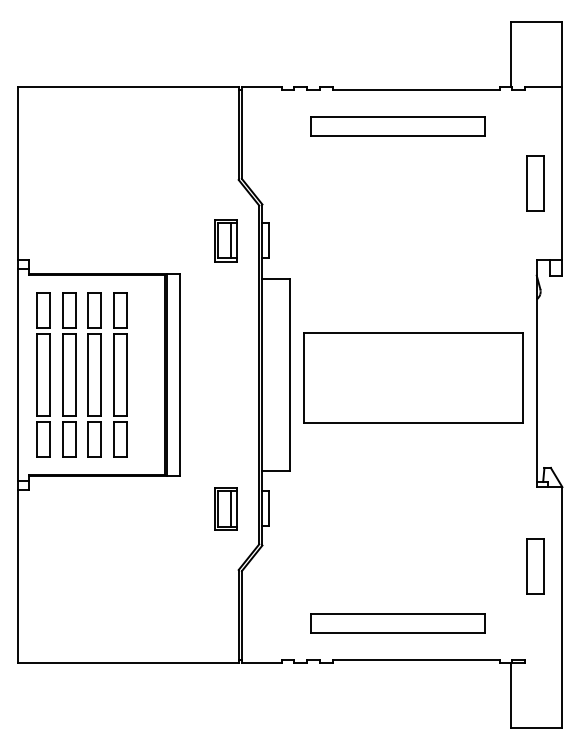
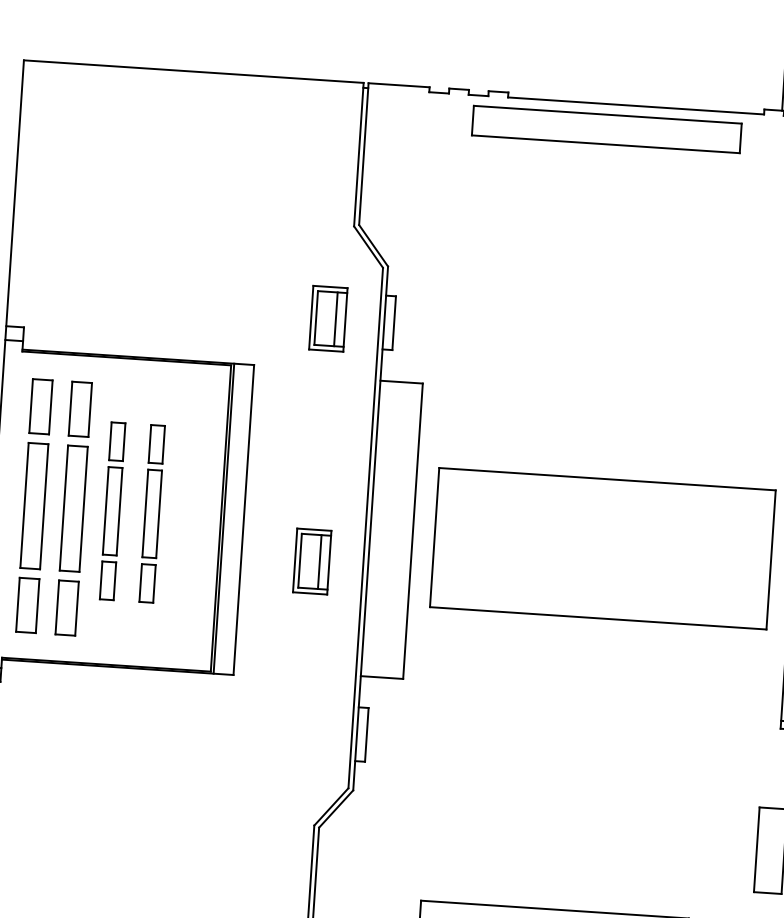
part: (397, 126) -> (605, 129), moved
part: (94, 374) -> (112, 510), size x0.7
part: (120, 374) -> (152, 513), size x0.7
part: (225, 508) -> (311, 560), moved

